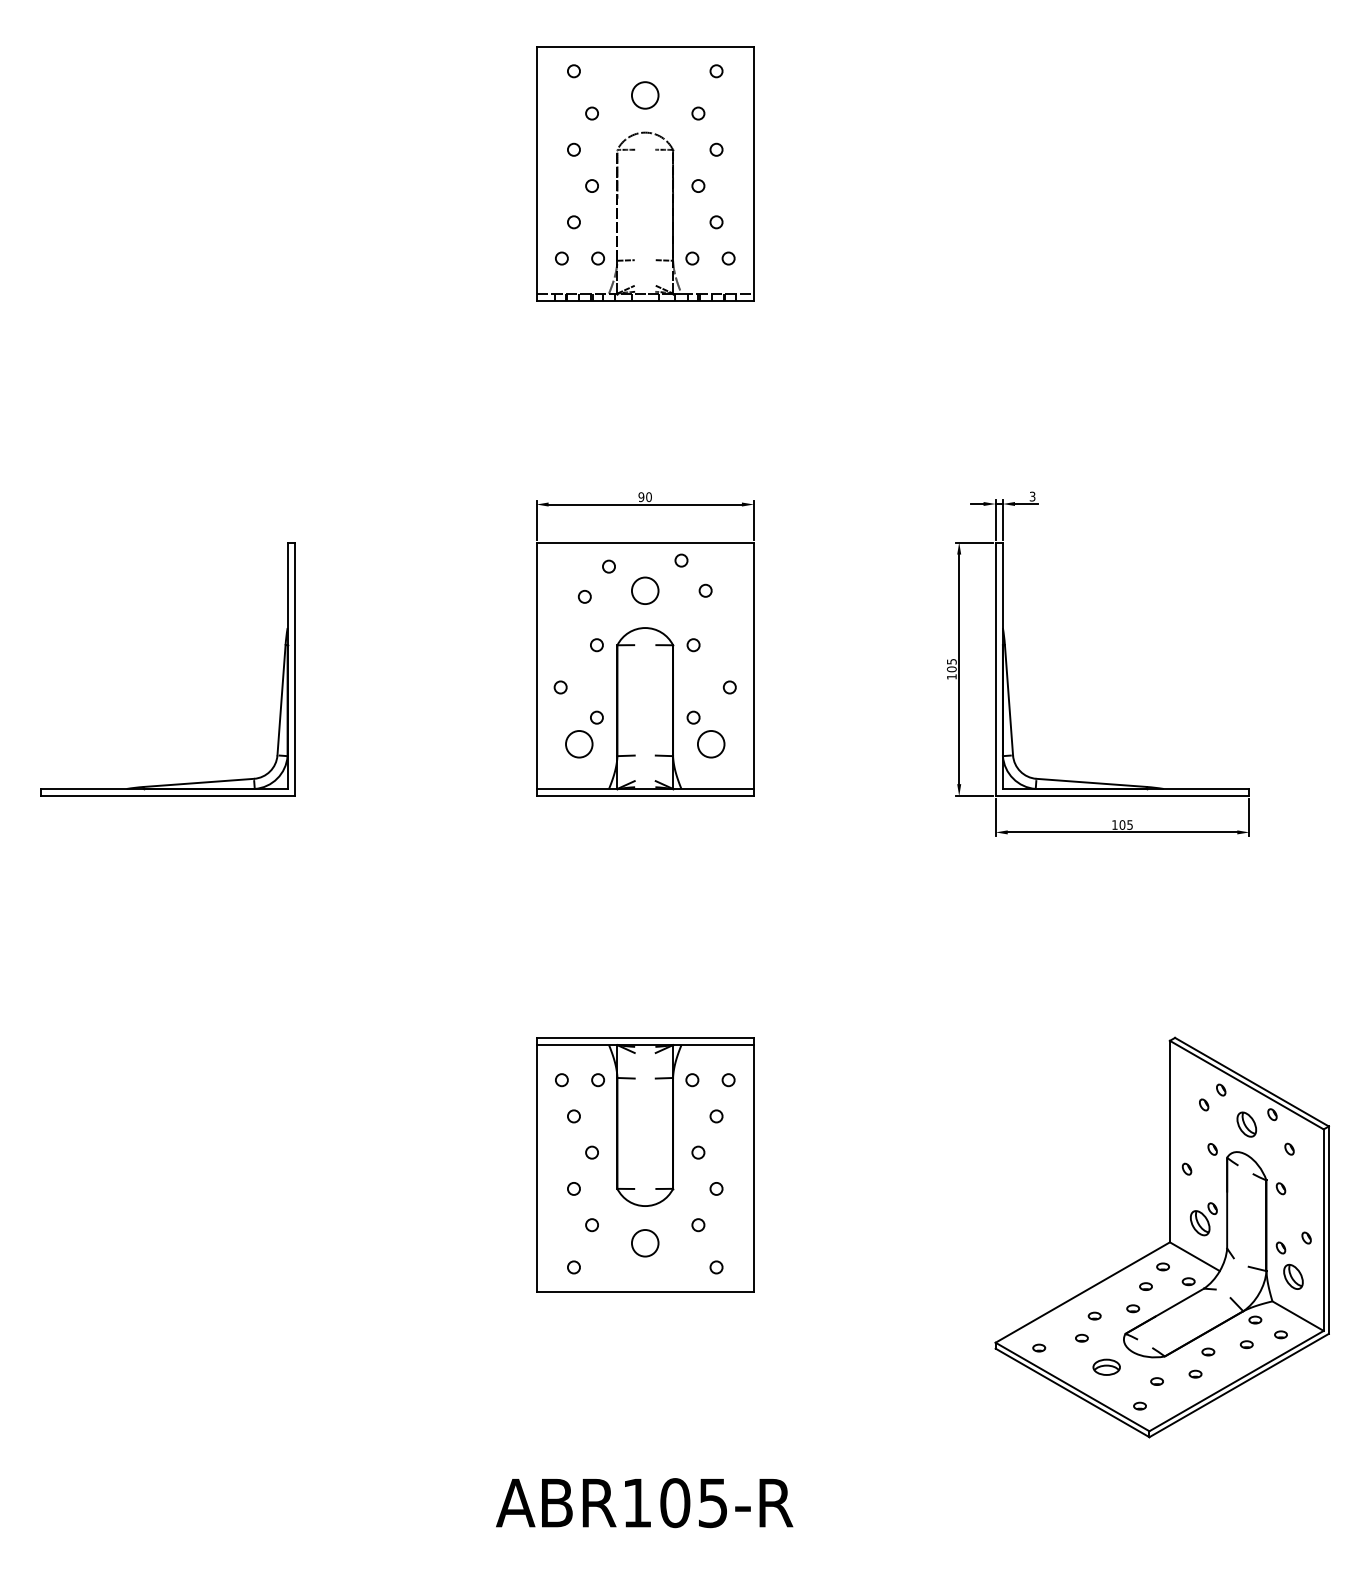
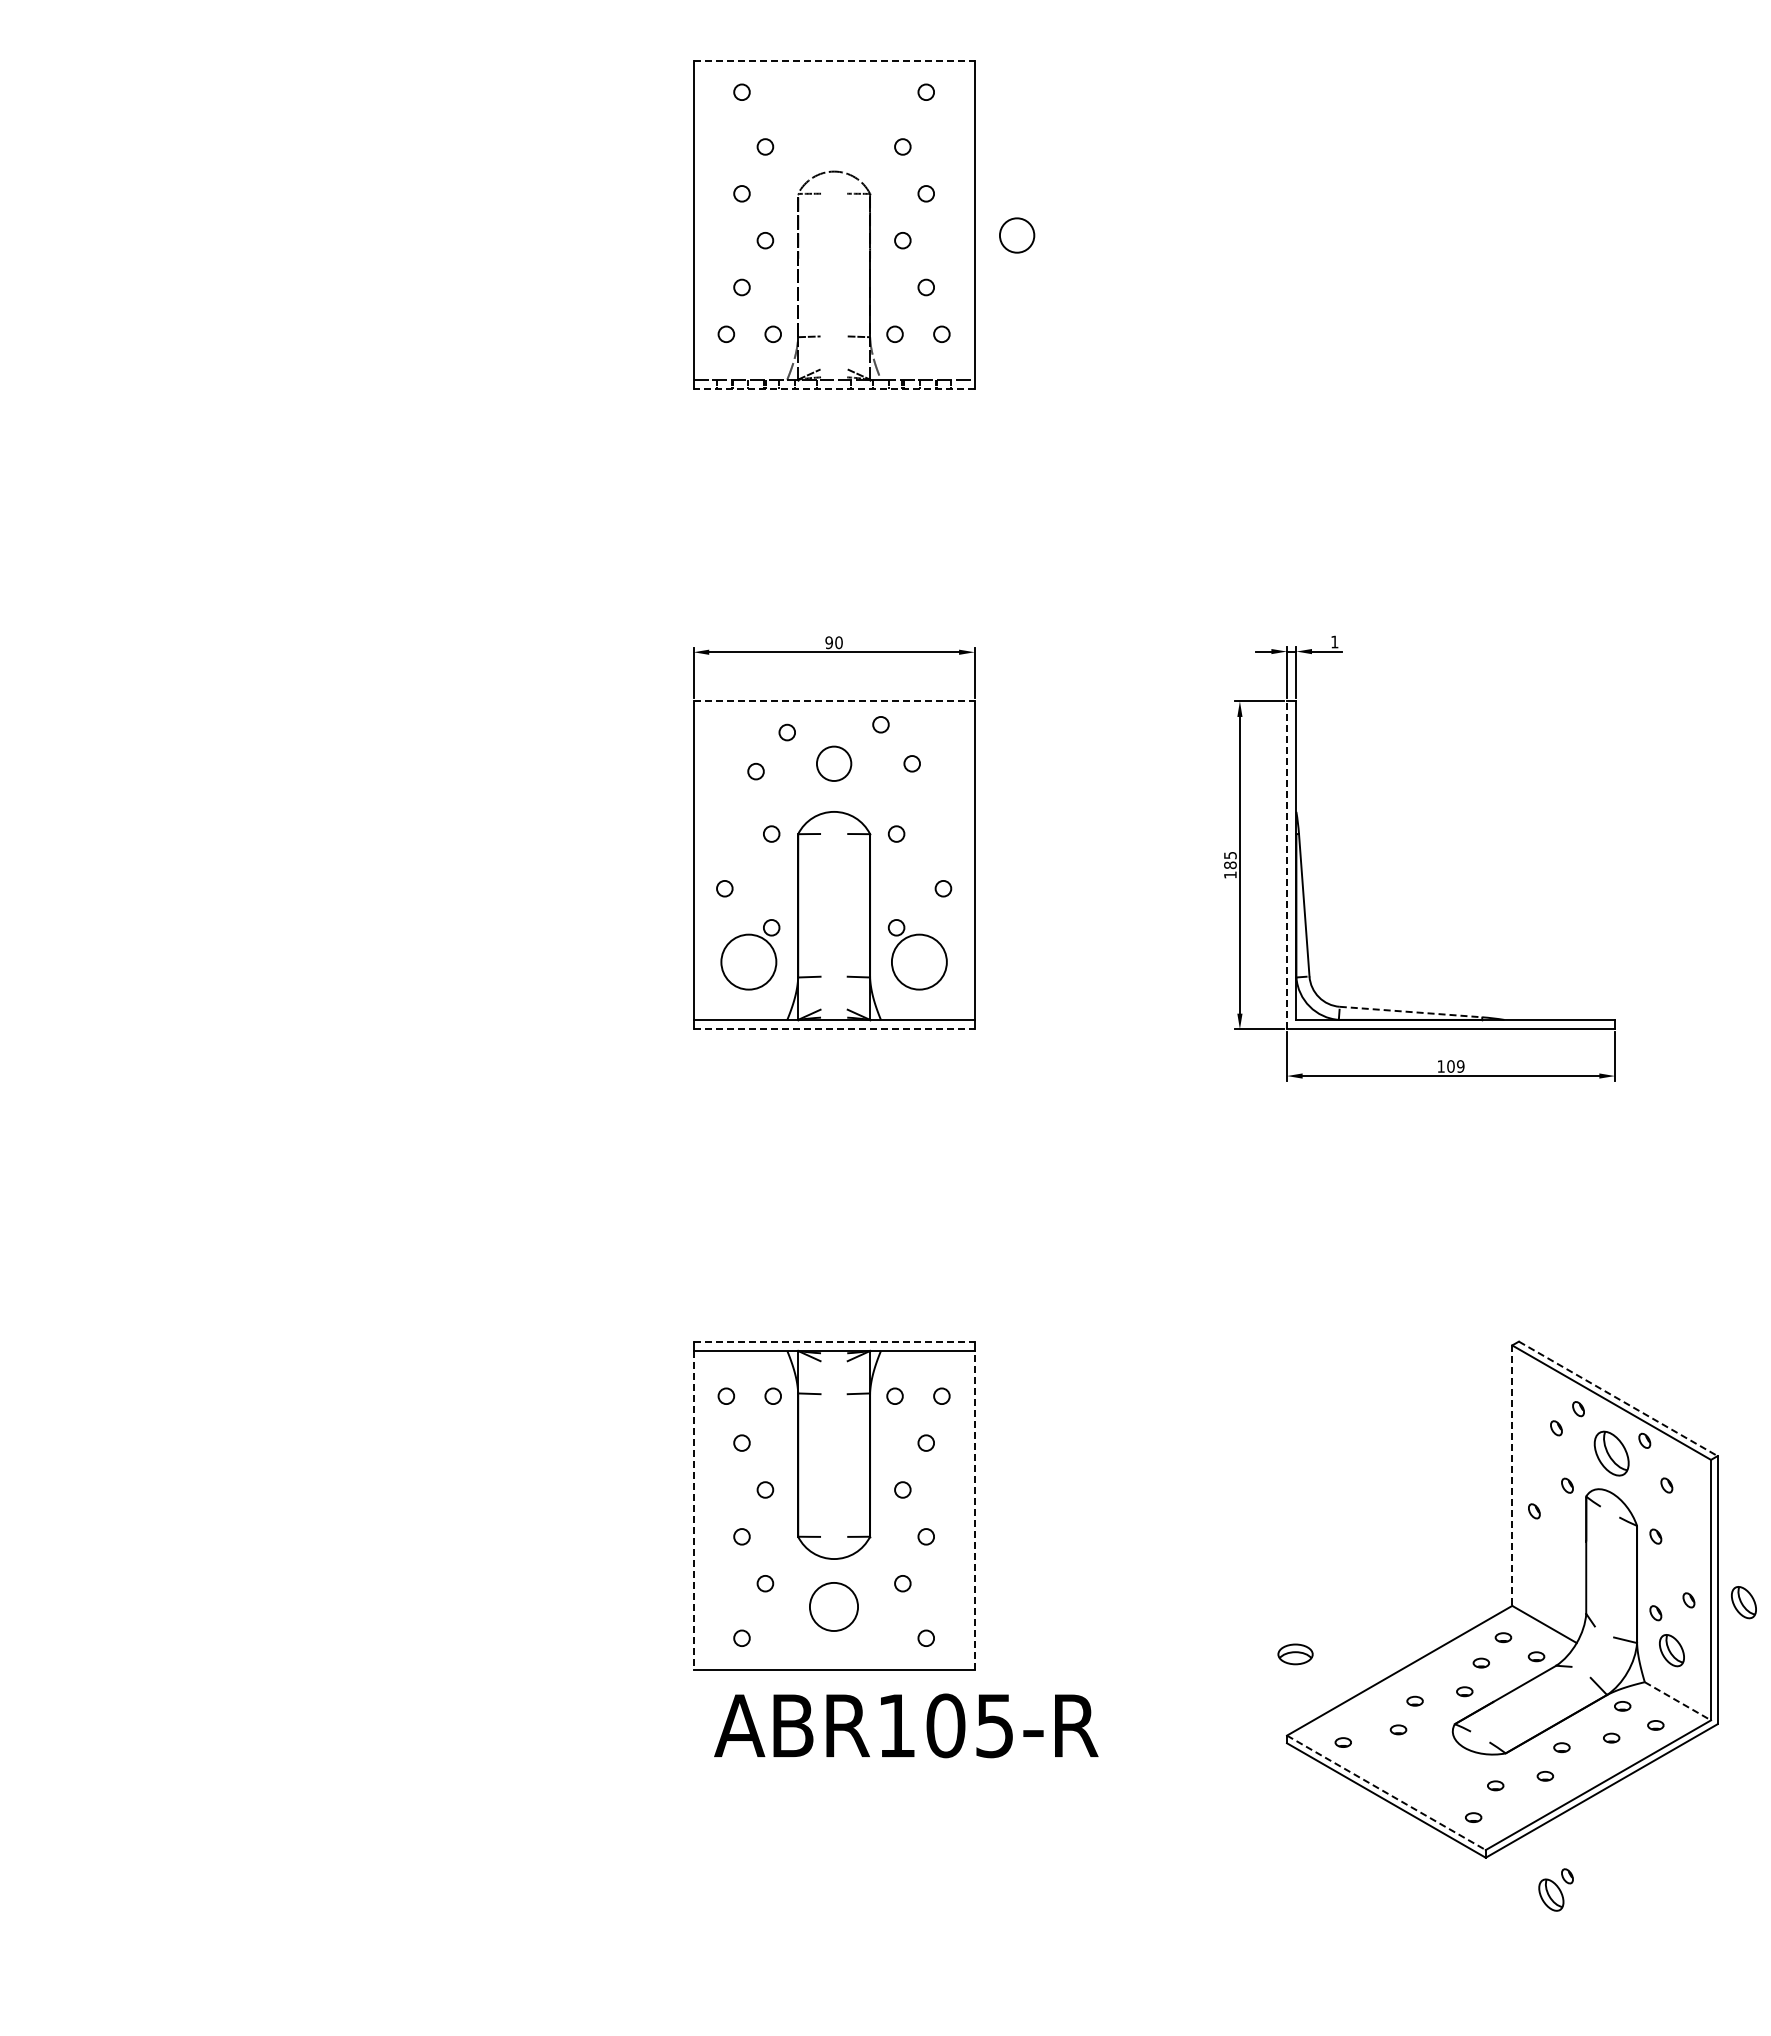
line: (645, 47) -> (834, 61), solid -> dashed
circle: (645, 95) -> (1017, 235), moved
line: (645, 301) -> (834, 389), solid -> dashed
text: (1032, 496) -> (1334, 641), 3 -> 1
line: (645, 542) -> (834, 701), solid -> dashed
text: (951, 669) -> (1230, 865), 105 -> 185
line: (996, 669) -> (1287, 865), solid -> dashed
part: (281, 681) -> (364, 881), removed
circle: (579, 743) -> (748, 961), size x1.6
circle: (711, 743) -> (919, 961), size x1.6
line: (1091, 783) -> (1411, 1012), solid -> dashed
line: (645, 796) -> (834, 1029), solid -> dashed
text: (1129, 825) -> (1460, 1066), 105 -> 109
line: (645, 1037) -> (834, 1341), solid -> dashed
line: (1252, 1081) -> (1618, 1398), solid -> dashed
part: (1246, 1124) -> (1611, 1453), size x1.4
line: (1170, 1142) -> (1512, 1476), solid -> dashed
line: (753, 1167) -> (974, 1509), solid -> dashed
line: (536, 1168) -> (693, 1510), solid -> dashed
part: (1203, 1218) -> (1555, 1889), moved
part: (1348, 1239) -> (1743, 1602), added
circle: (645, 1243) -> (834, 1607), size x1.4
line: (1298, 1316) -> (1678, 1701), solid -> dashed
part: (1106, 1367) -> (1295, 1654), moved
line: (1072, 1386) -> (1386, 1792), solid -> dashed
text: (644, 1502) -> (906, 1725), moved

